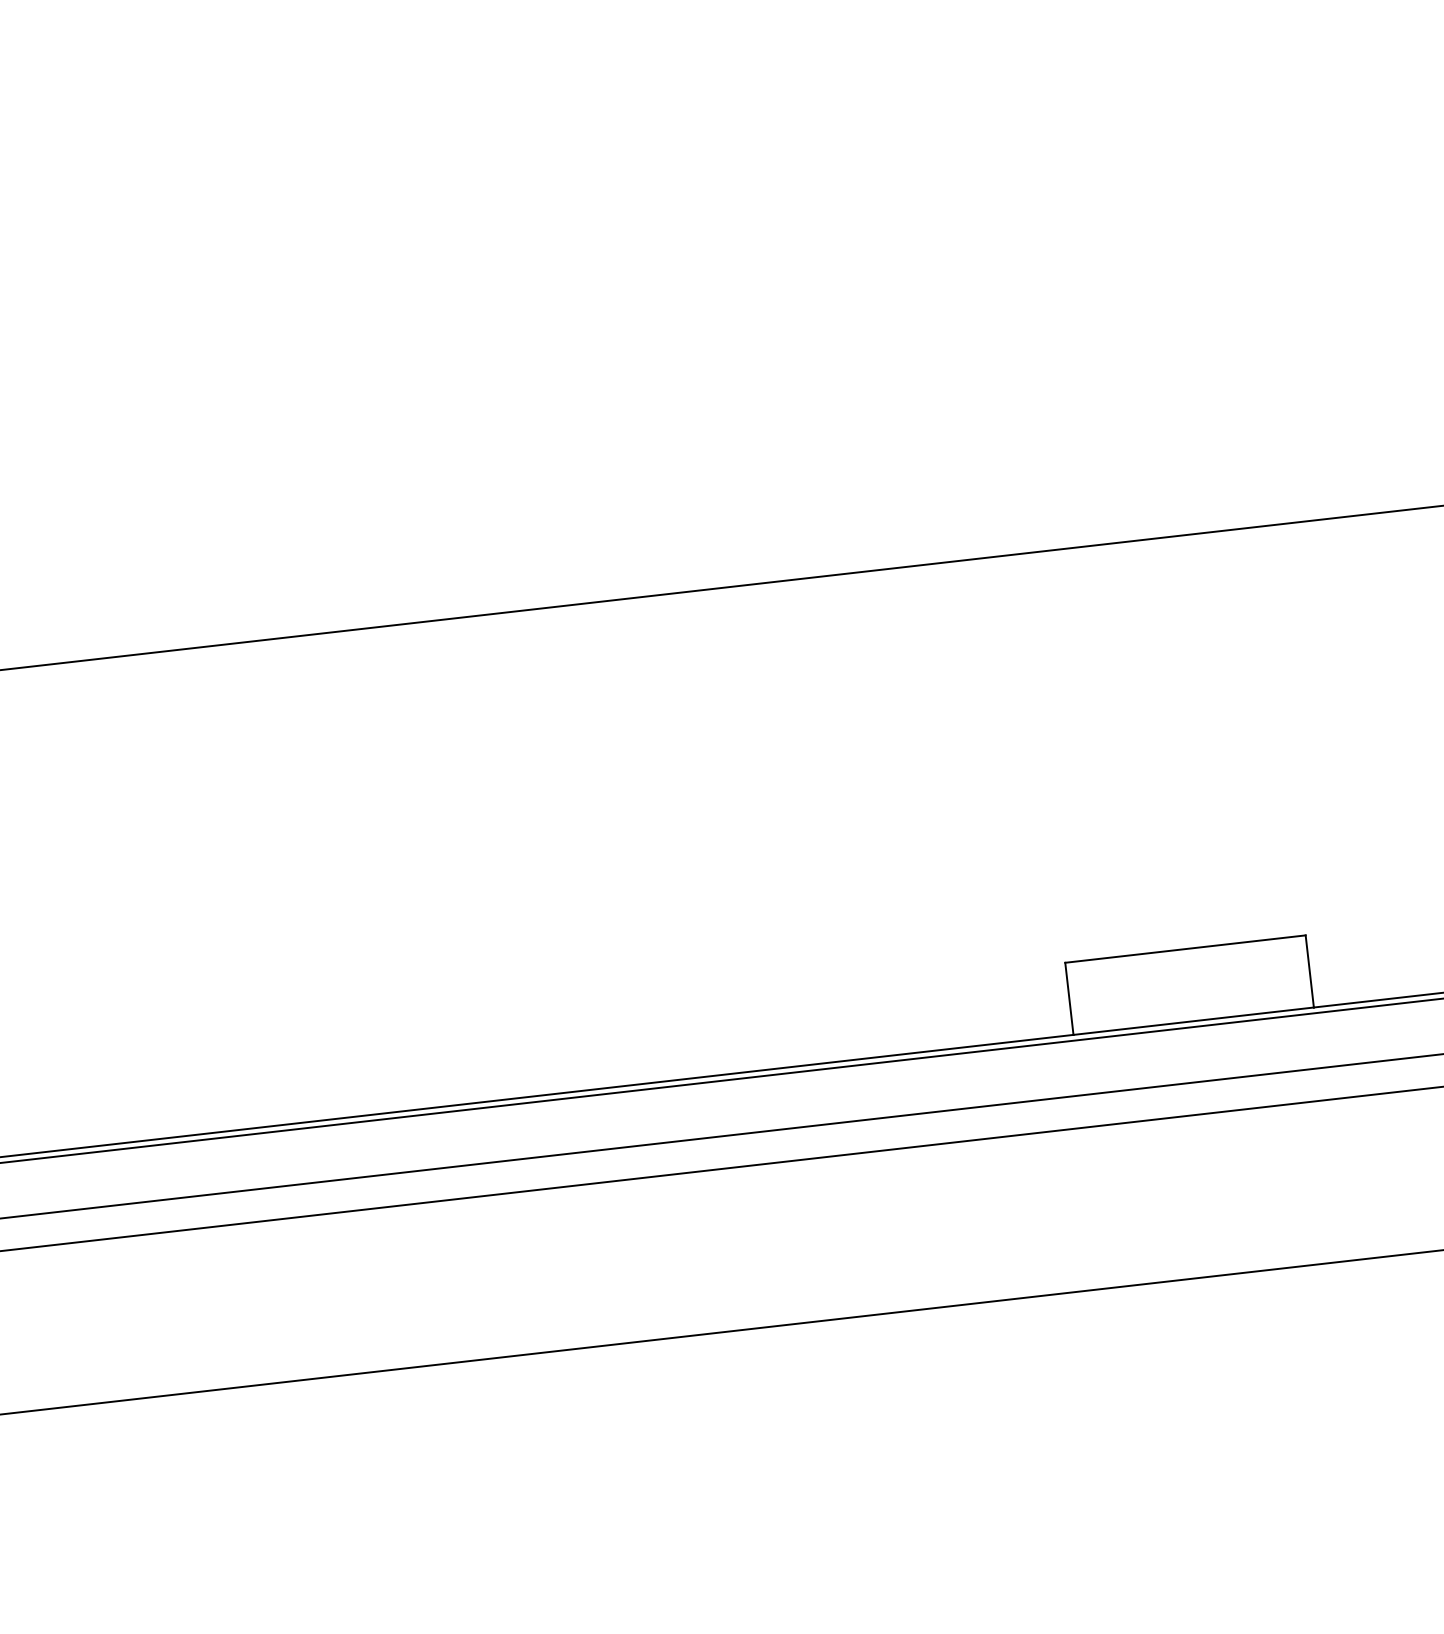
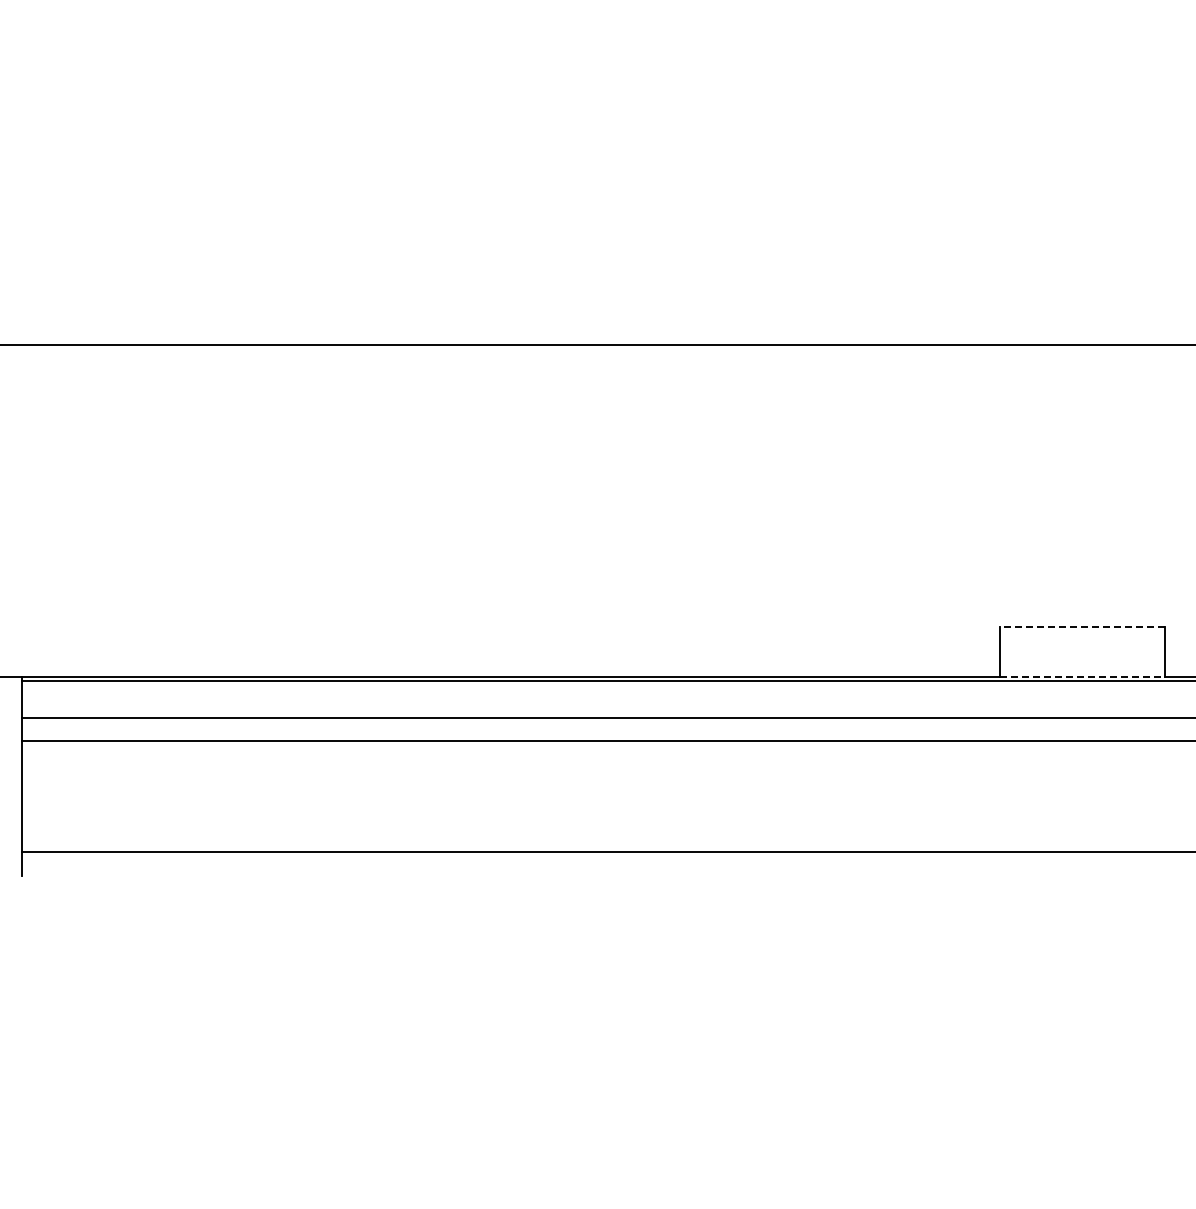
line: (1185, 948) -> (1082, 626), solid -> dashed
line: (1193, 1020) -> (1082, 676), solid -> dashed

